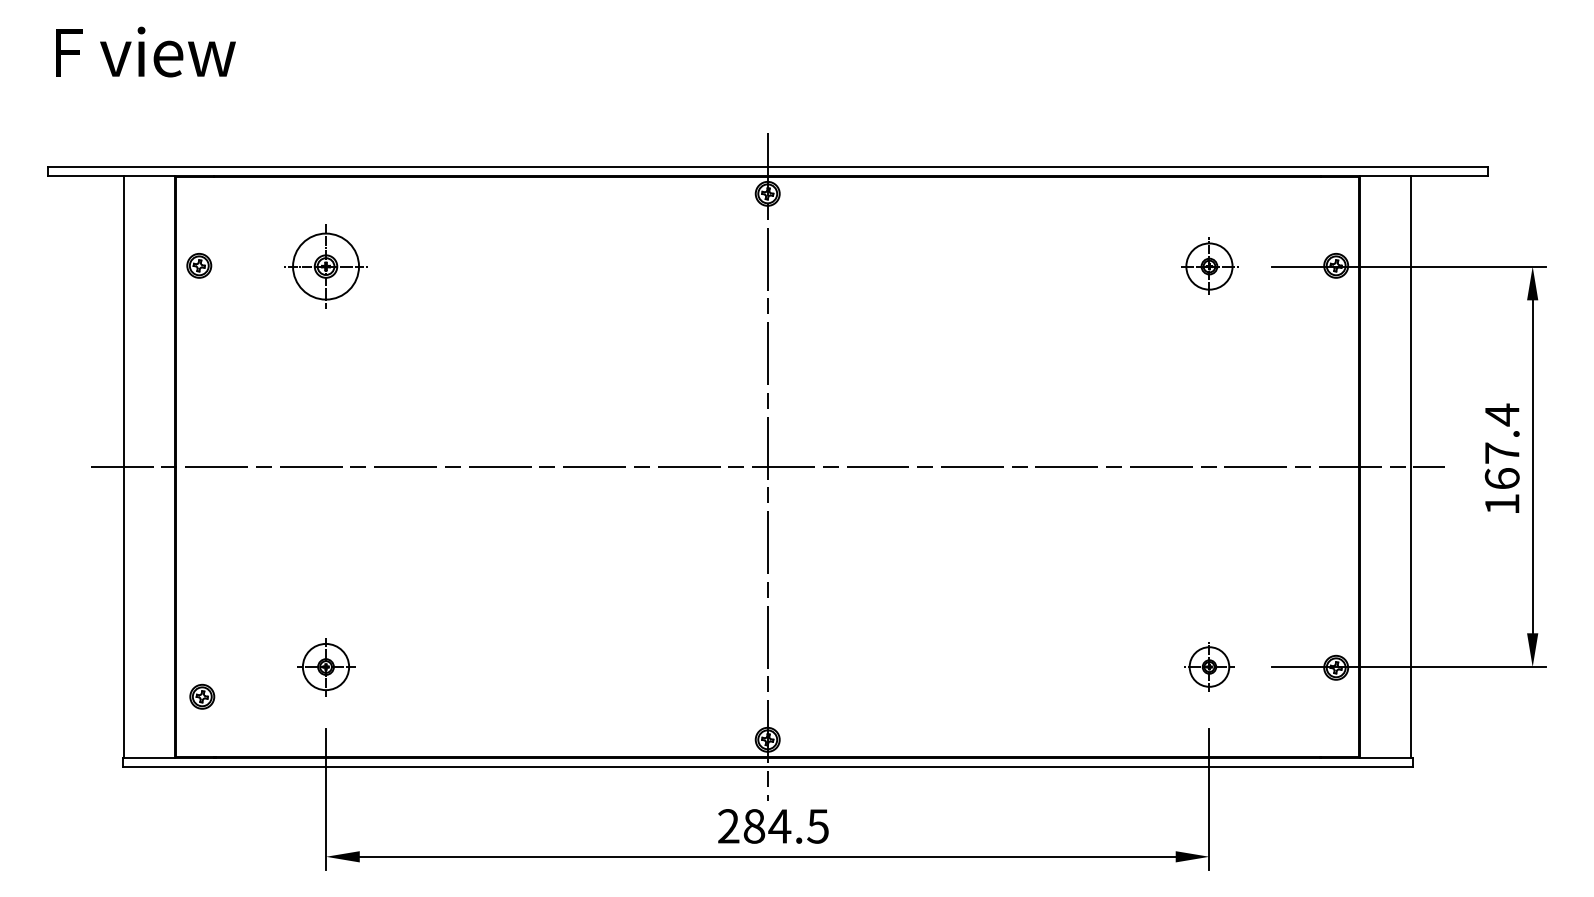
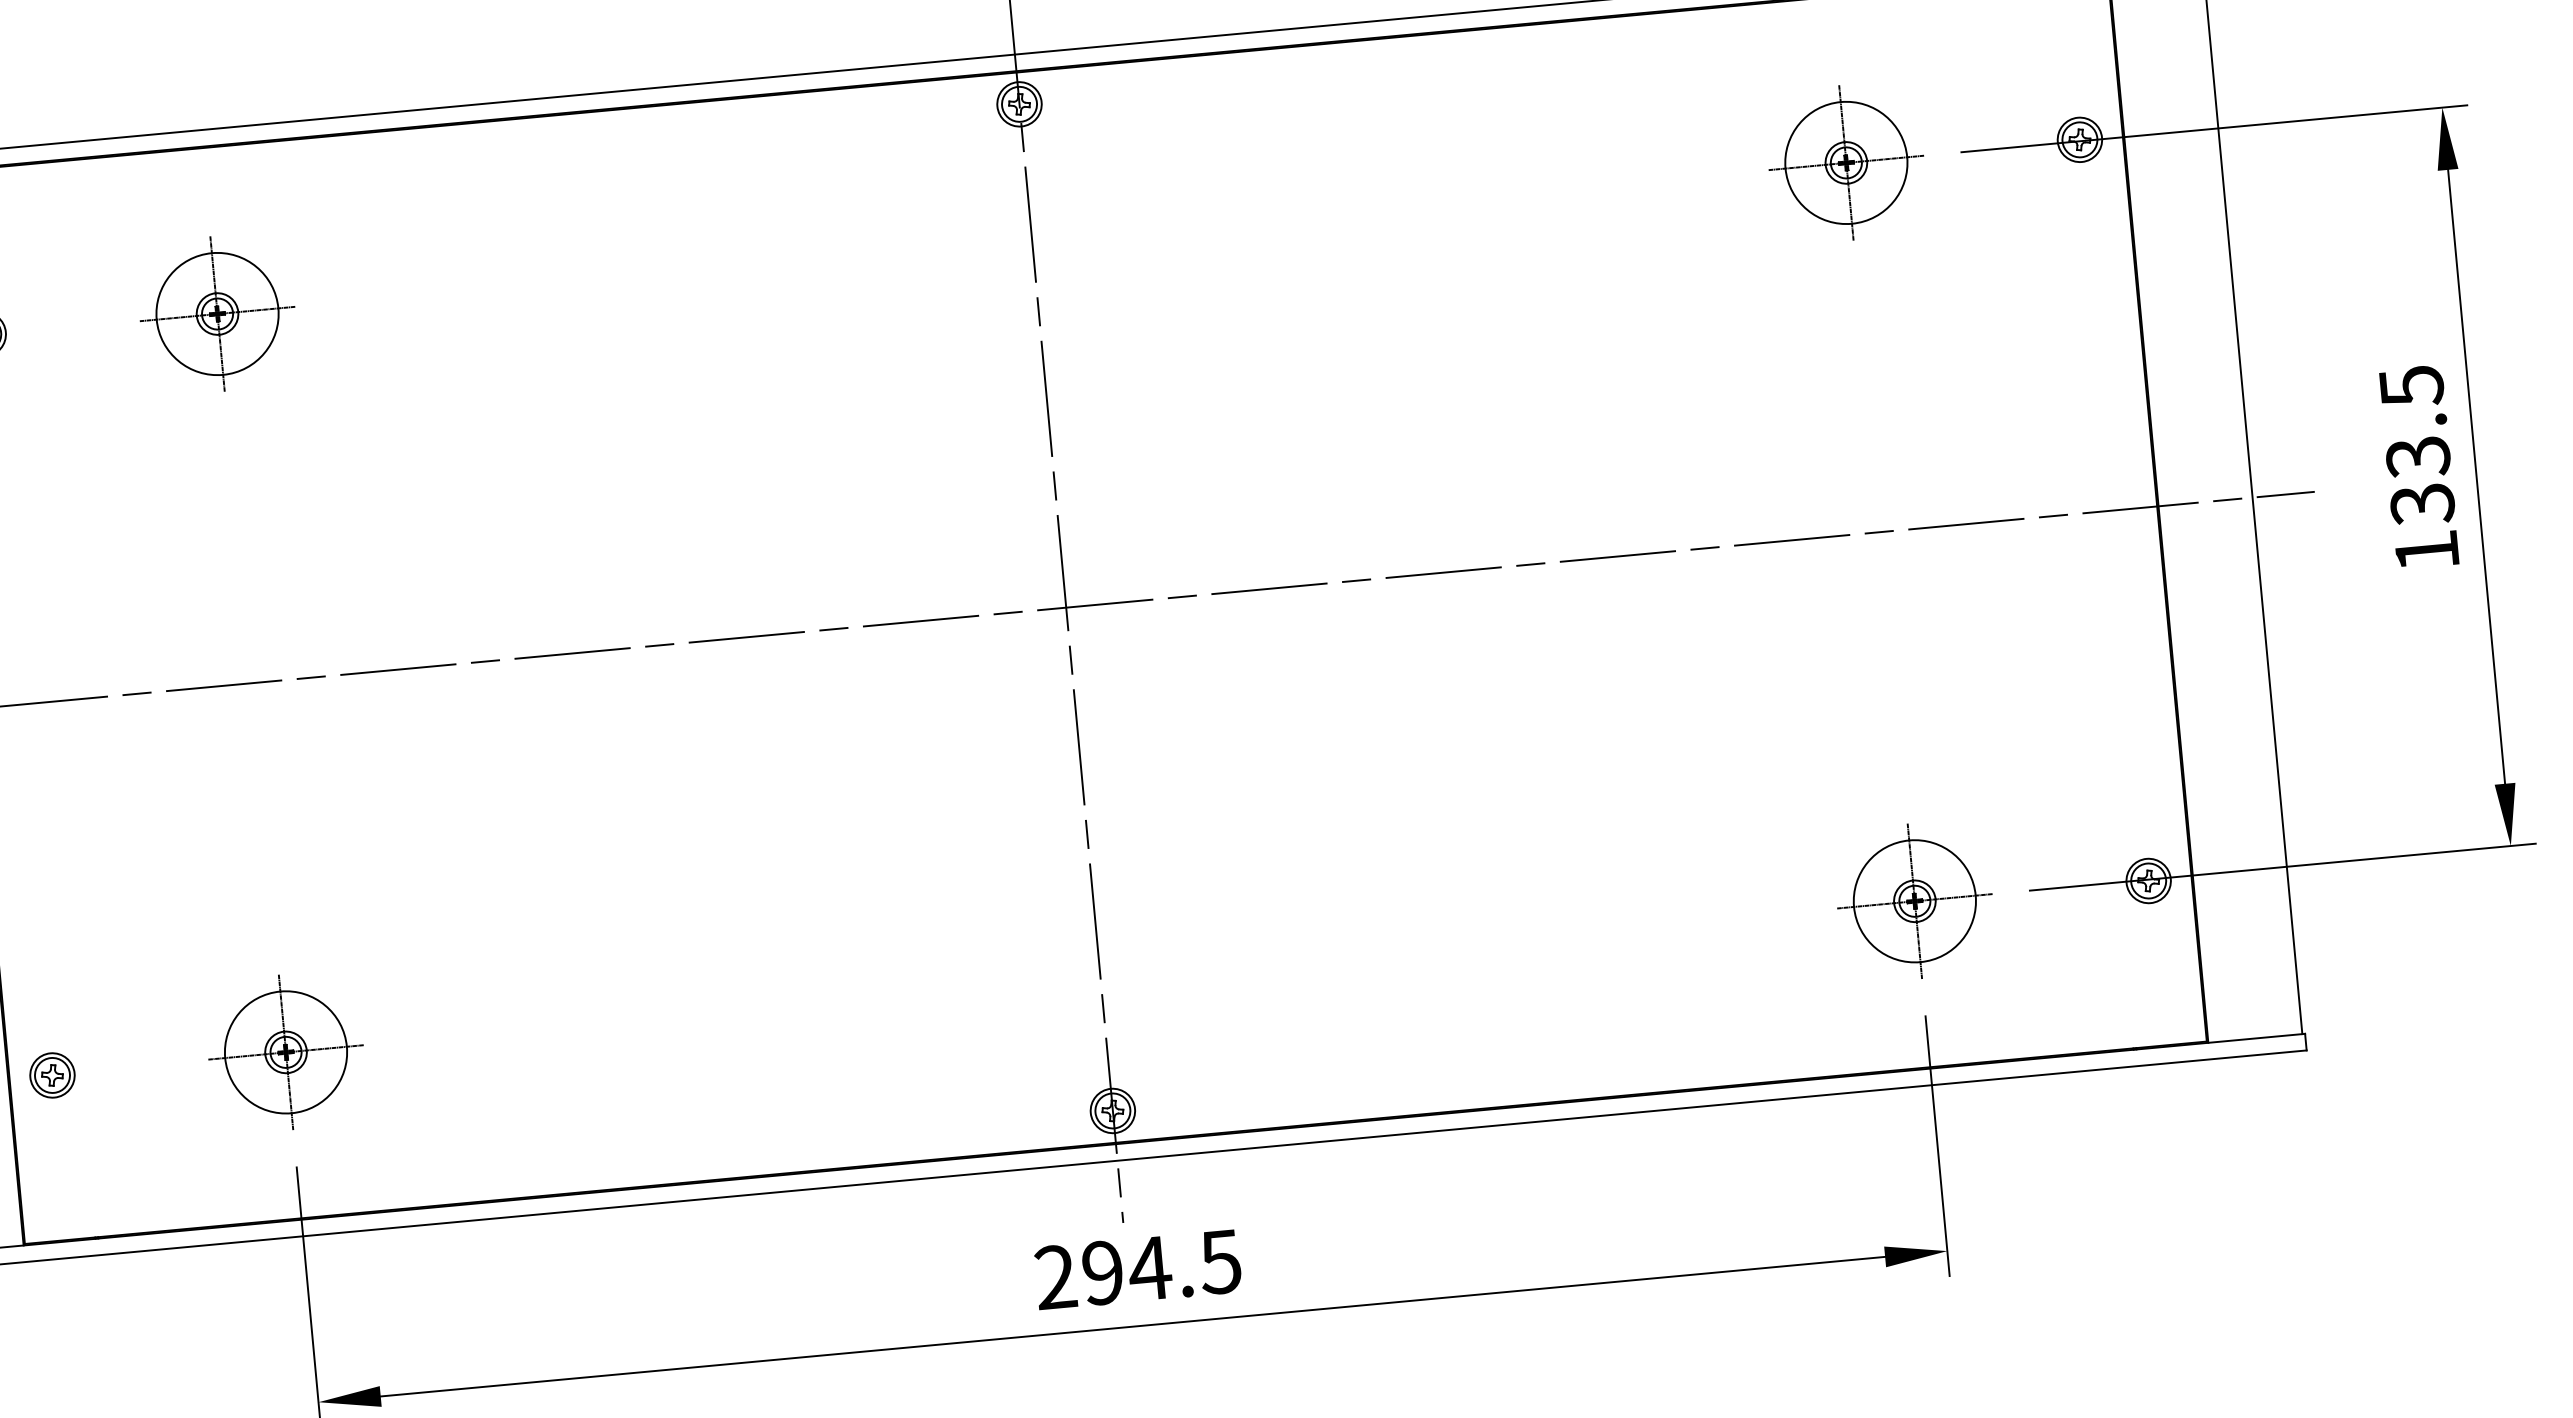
part: (1209, 266) -> (1846, 162), size x1.43
text: (1501, 446) -> (2415, 444), 167.4 -> 133.5
part: (325, 666) -> (284, 1051), size x1.43
part: (1209, 666) -> (1914, 900), size x1.67
part: (202, 696) -> (52, 1074), moved
text: (754, 826) -> (1103, 1273), 284.5 -> 294.5

